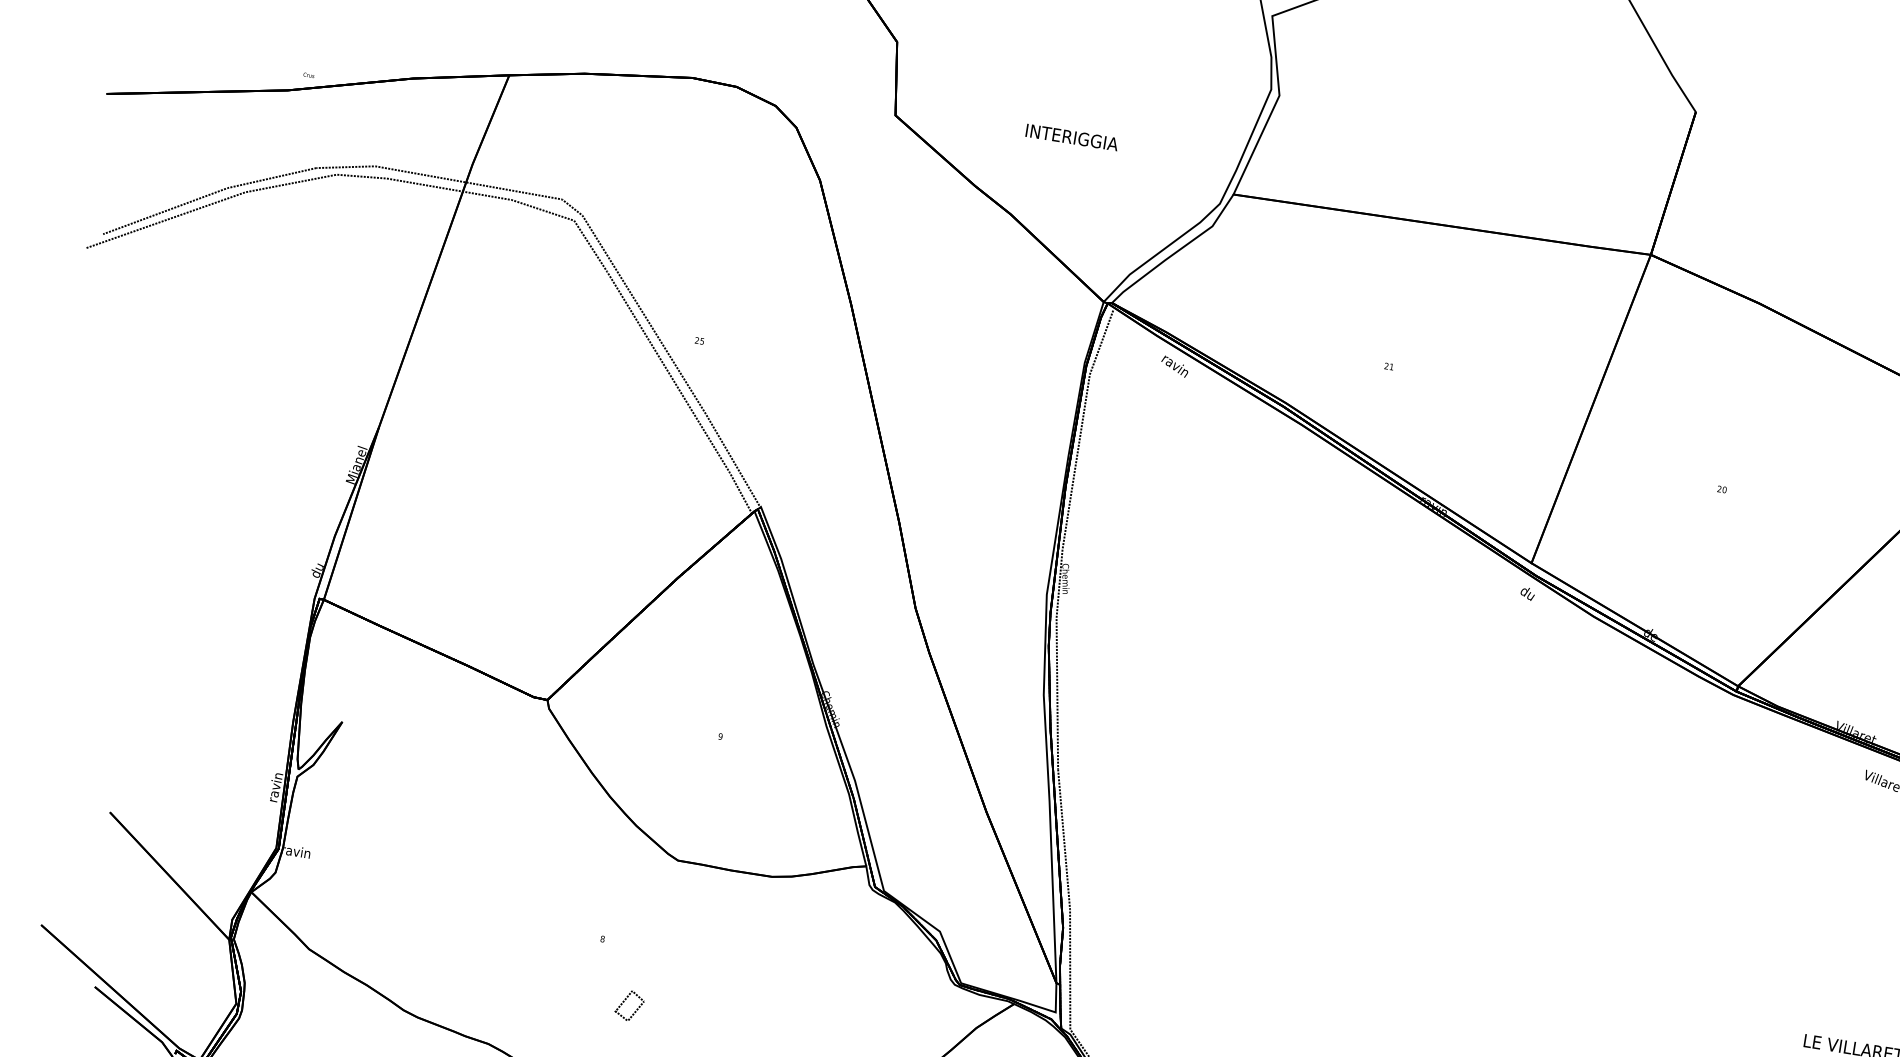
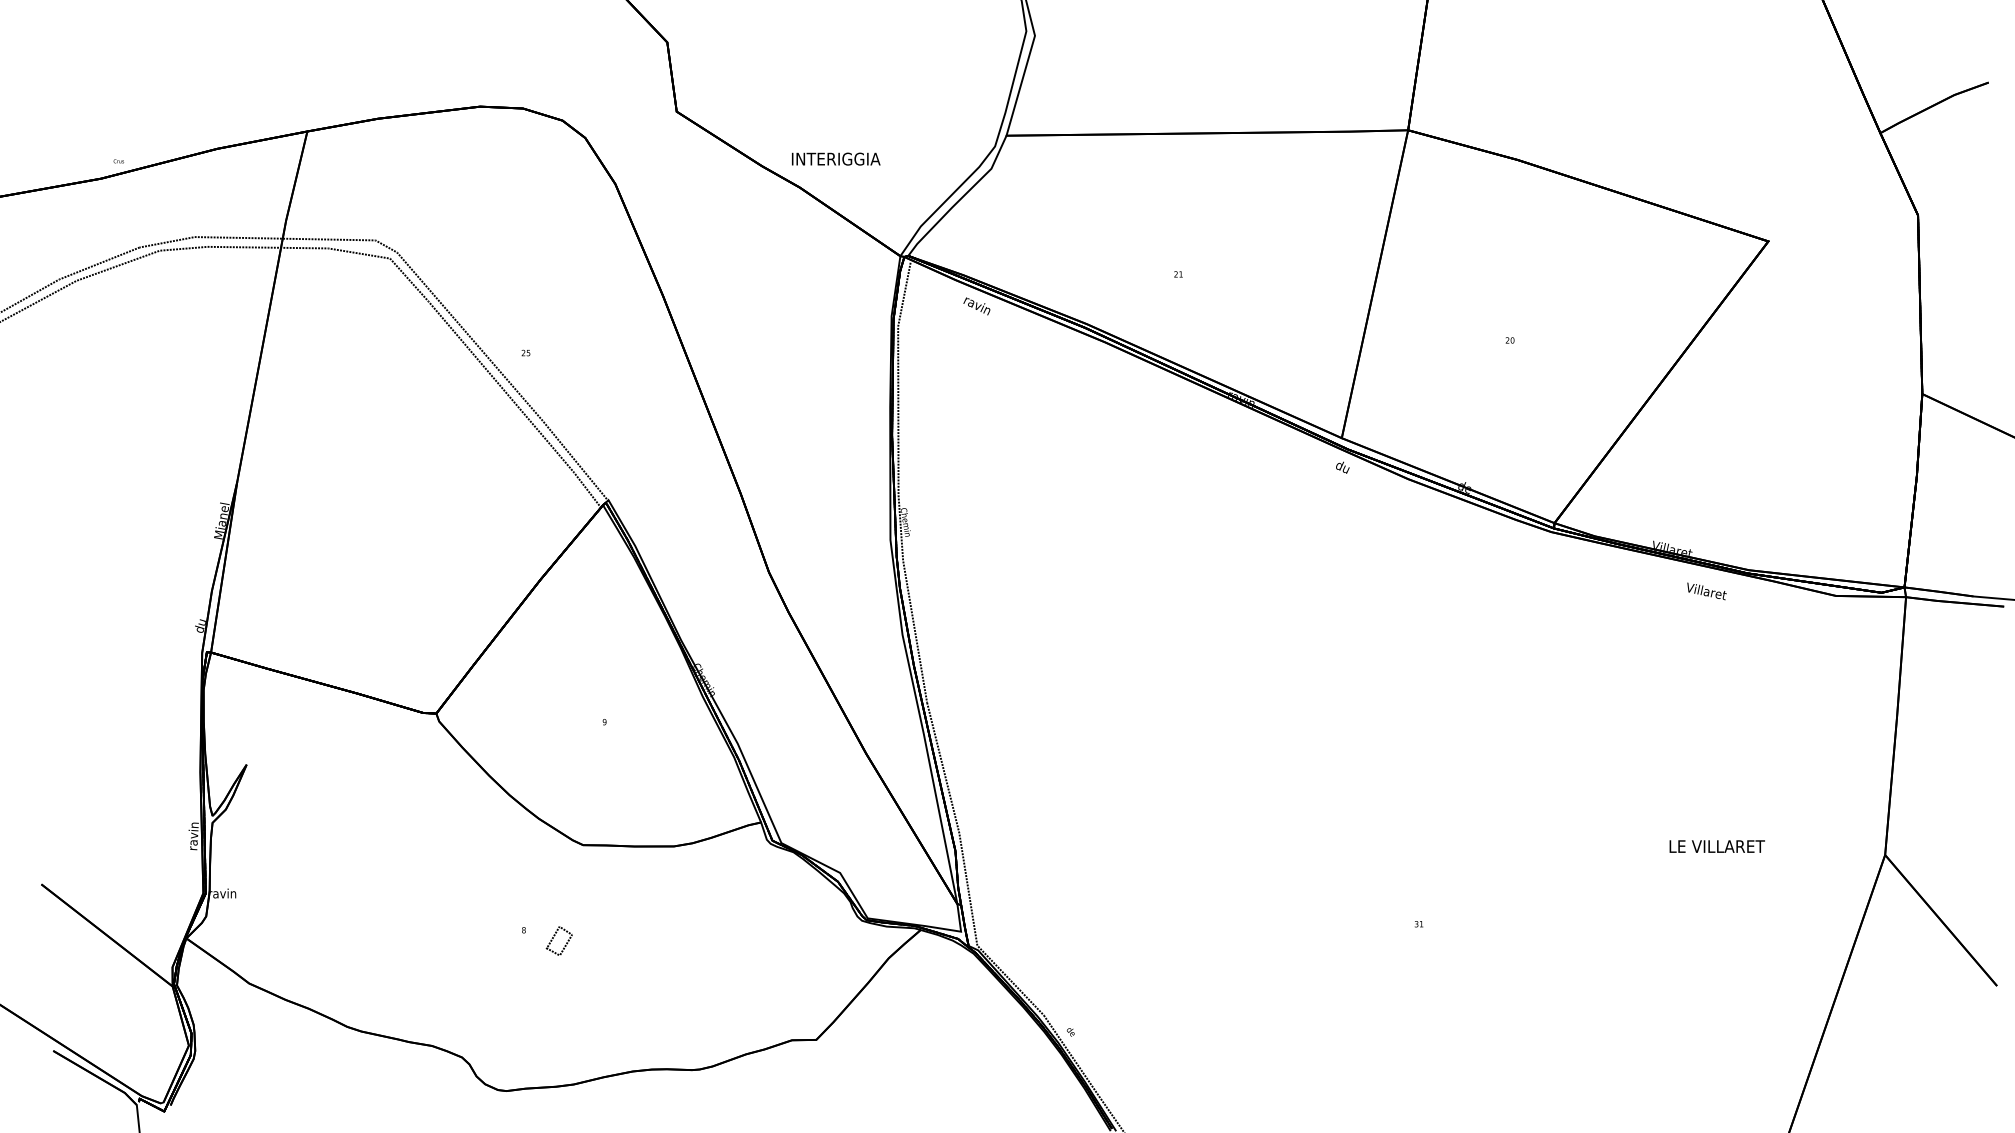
text: (1072, 136) -> (836, 158), moved
curve: (624, 1002) -> (553, 938), moved

